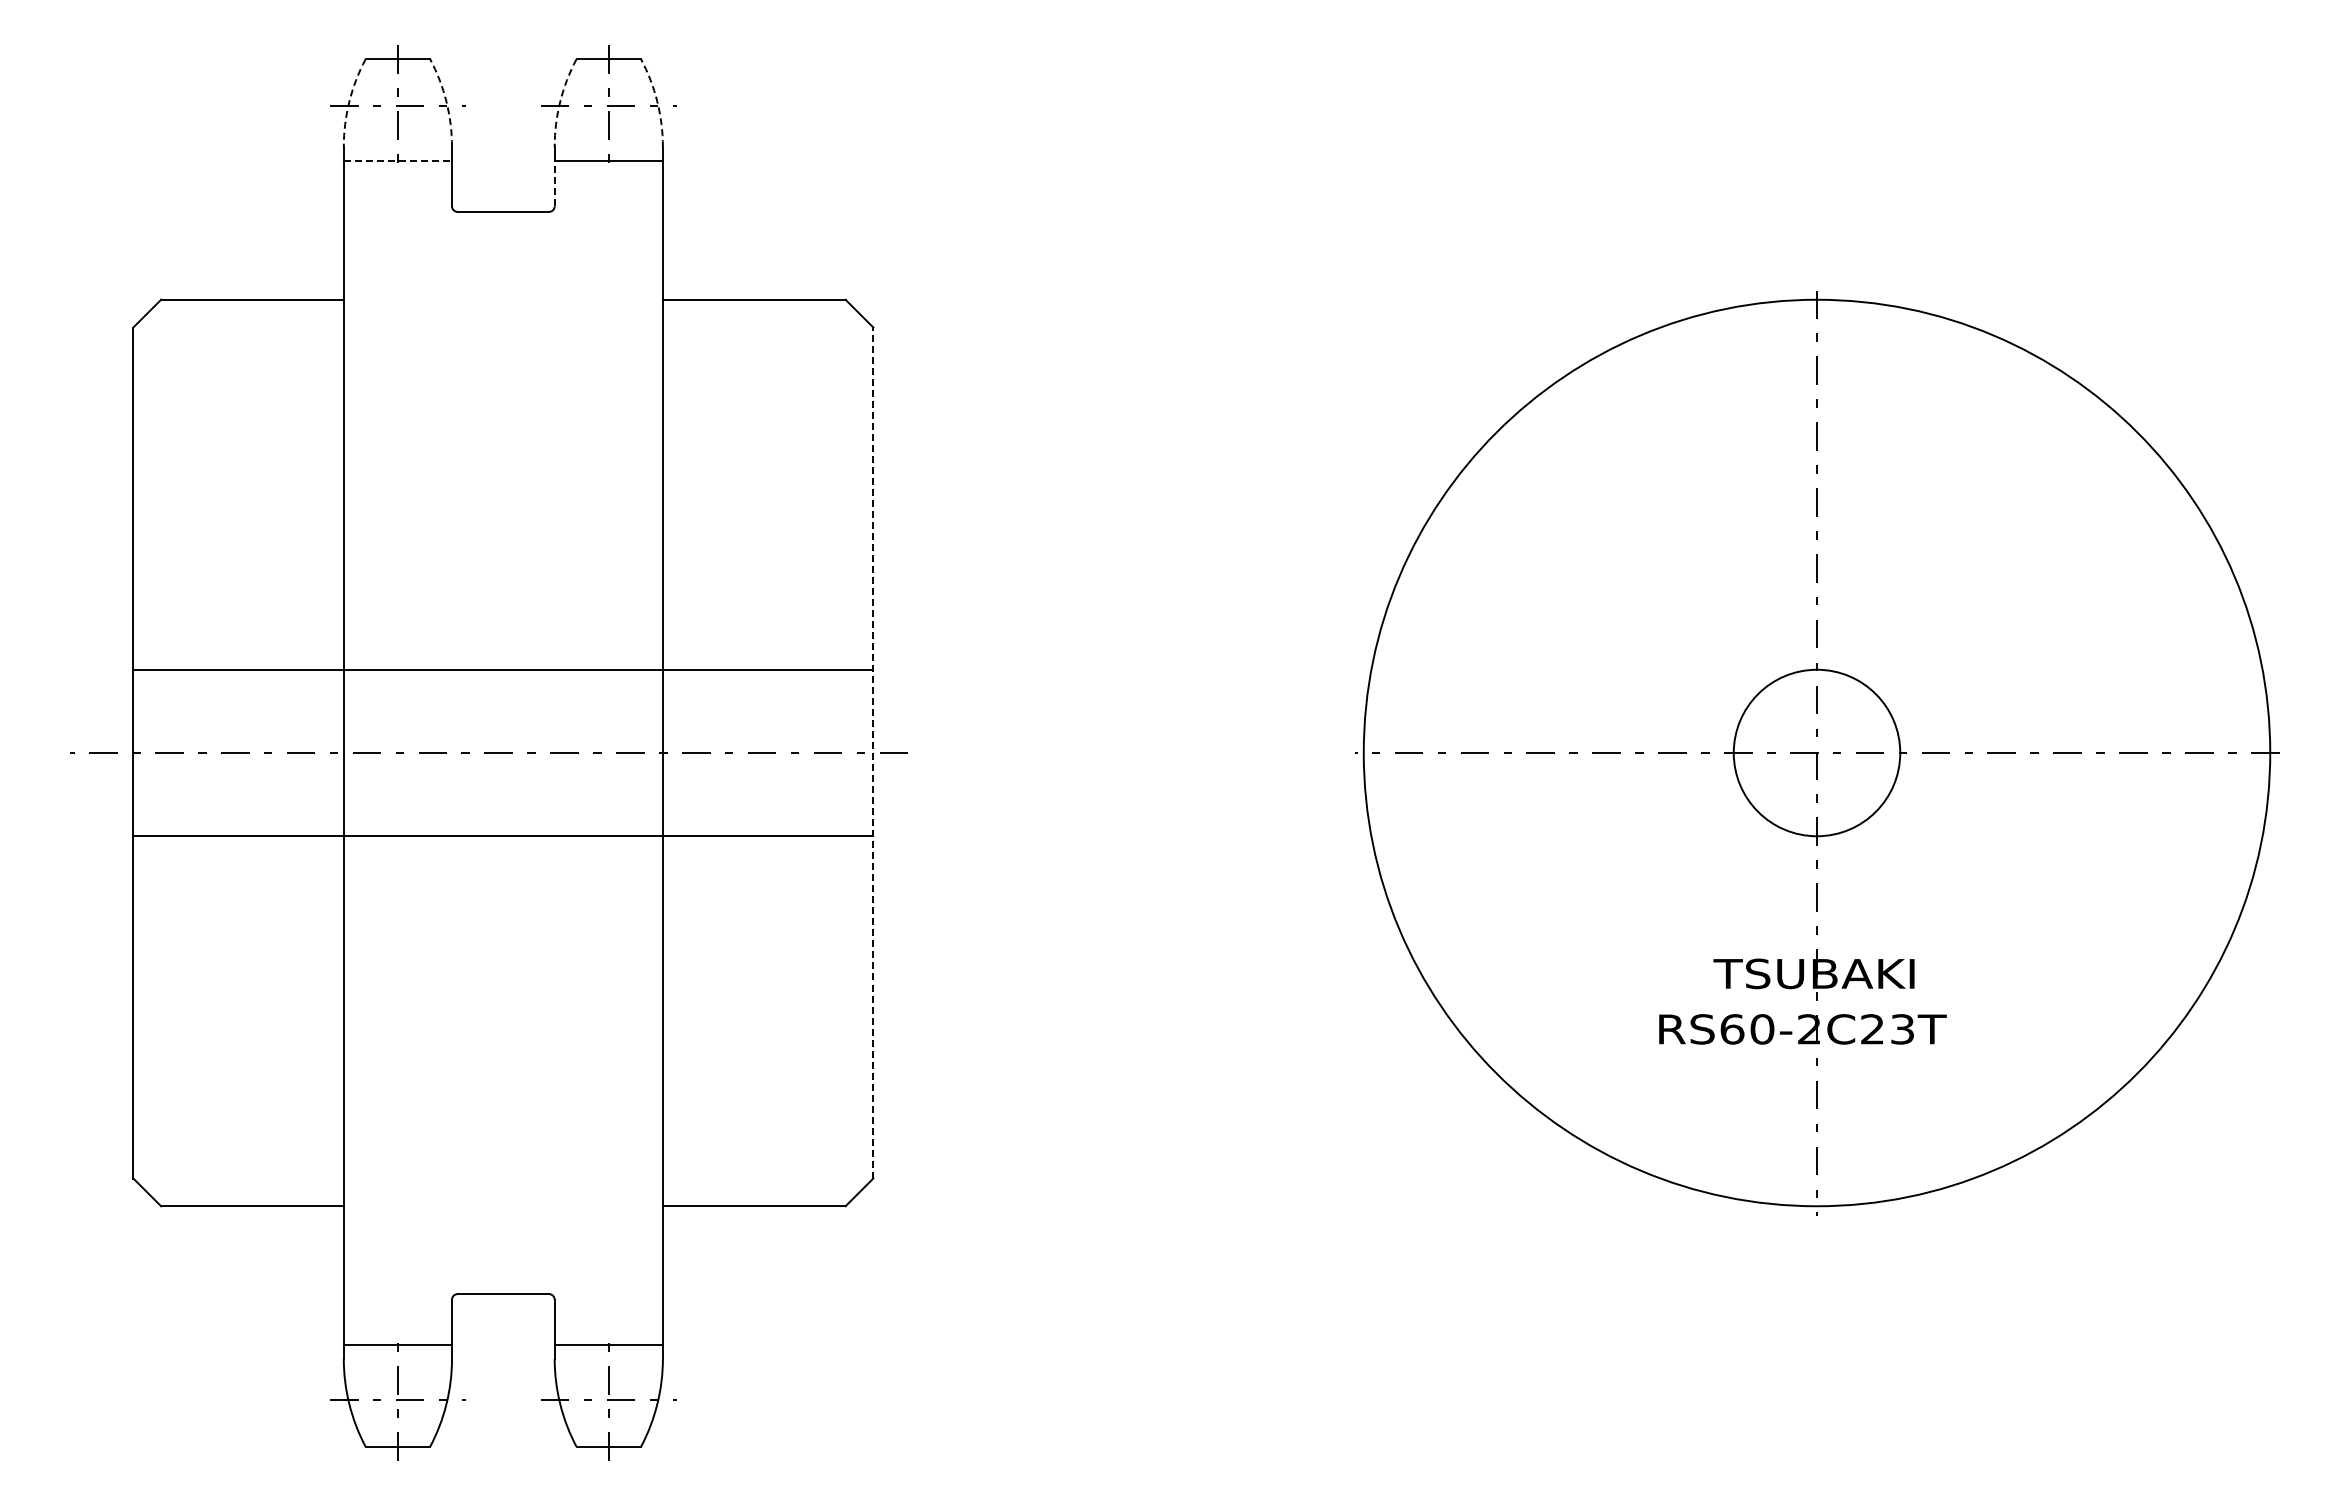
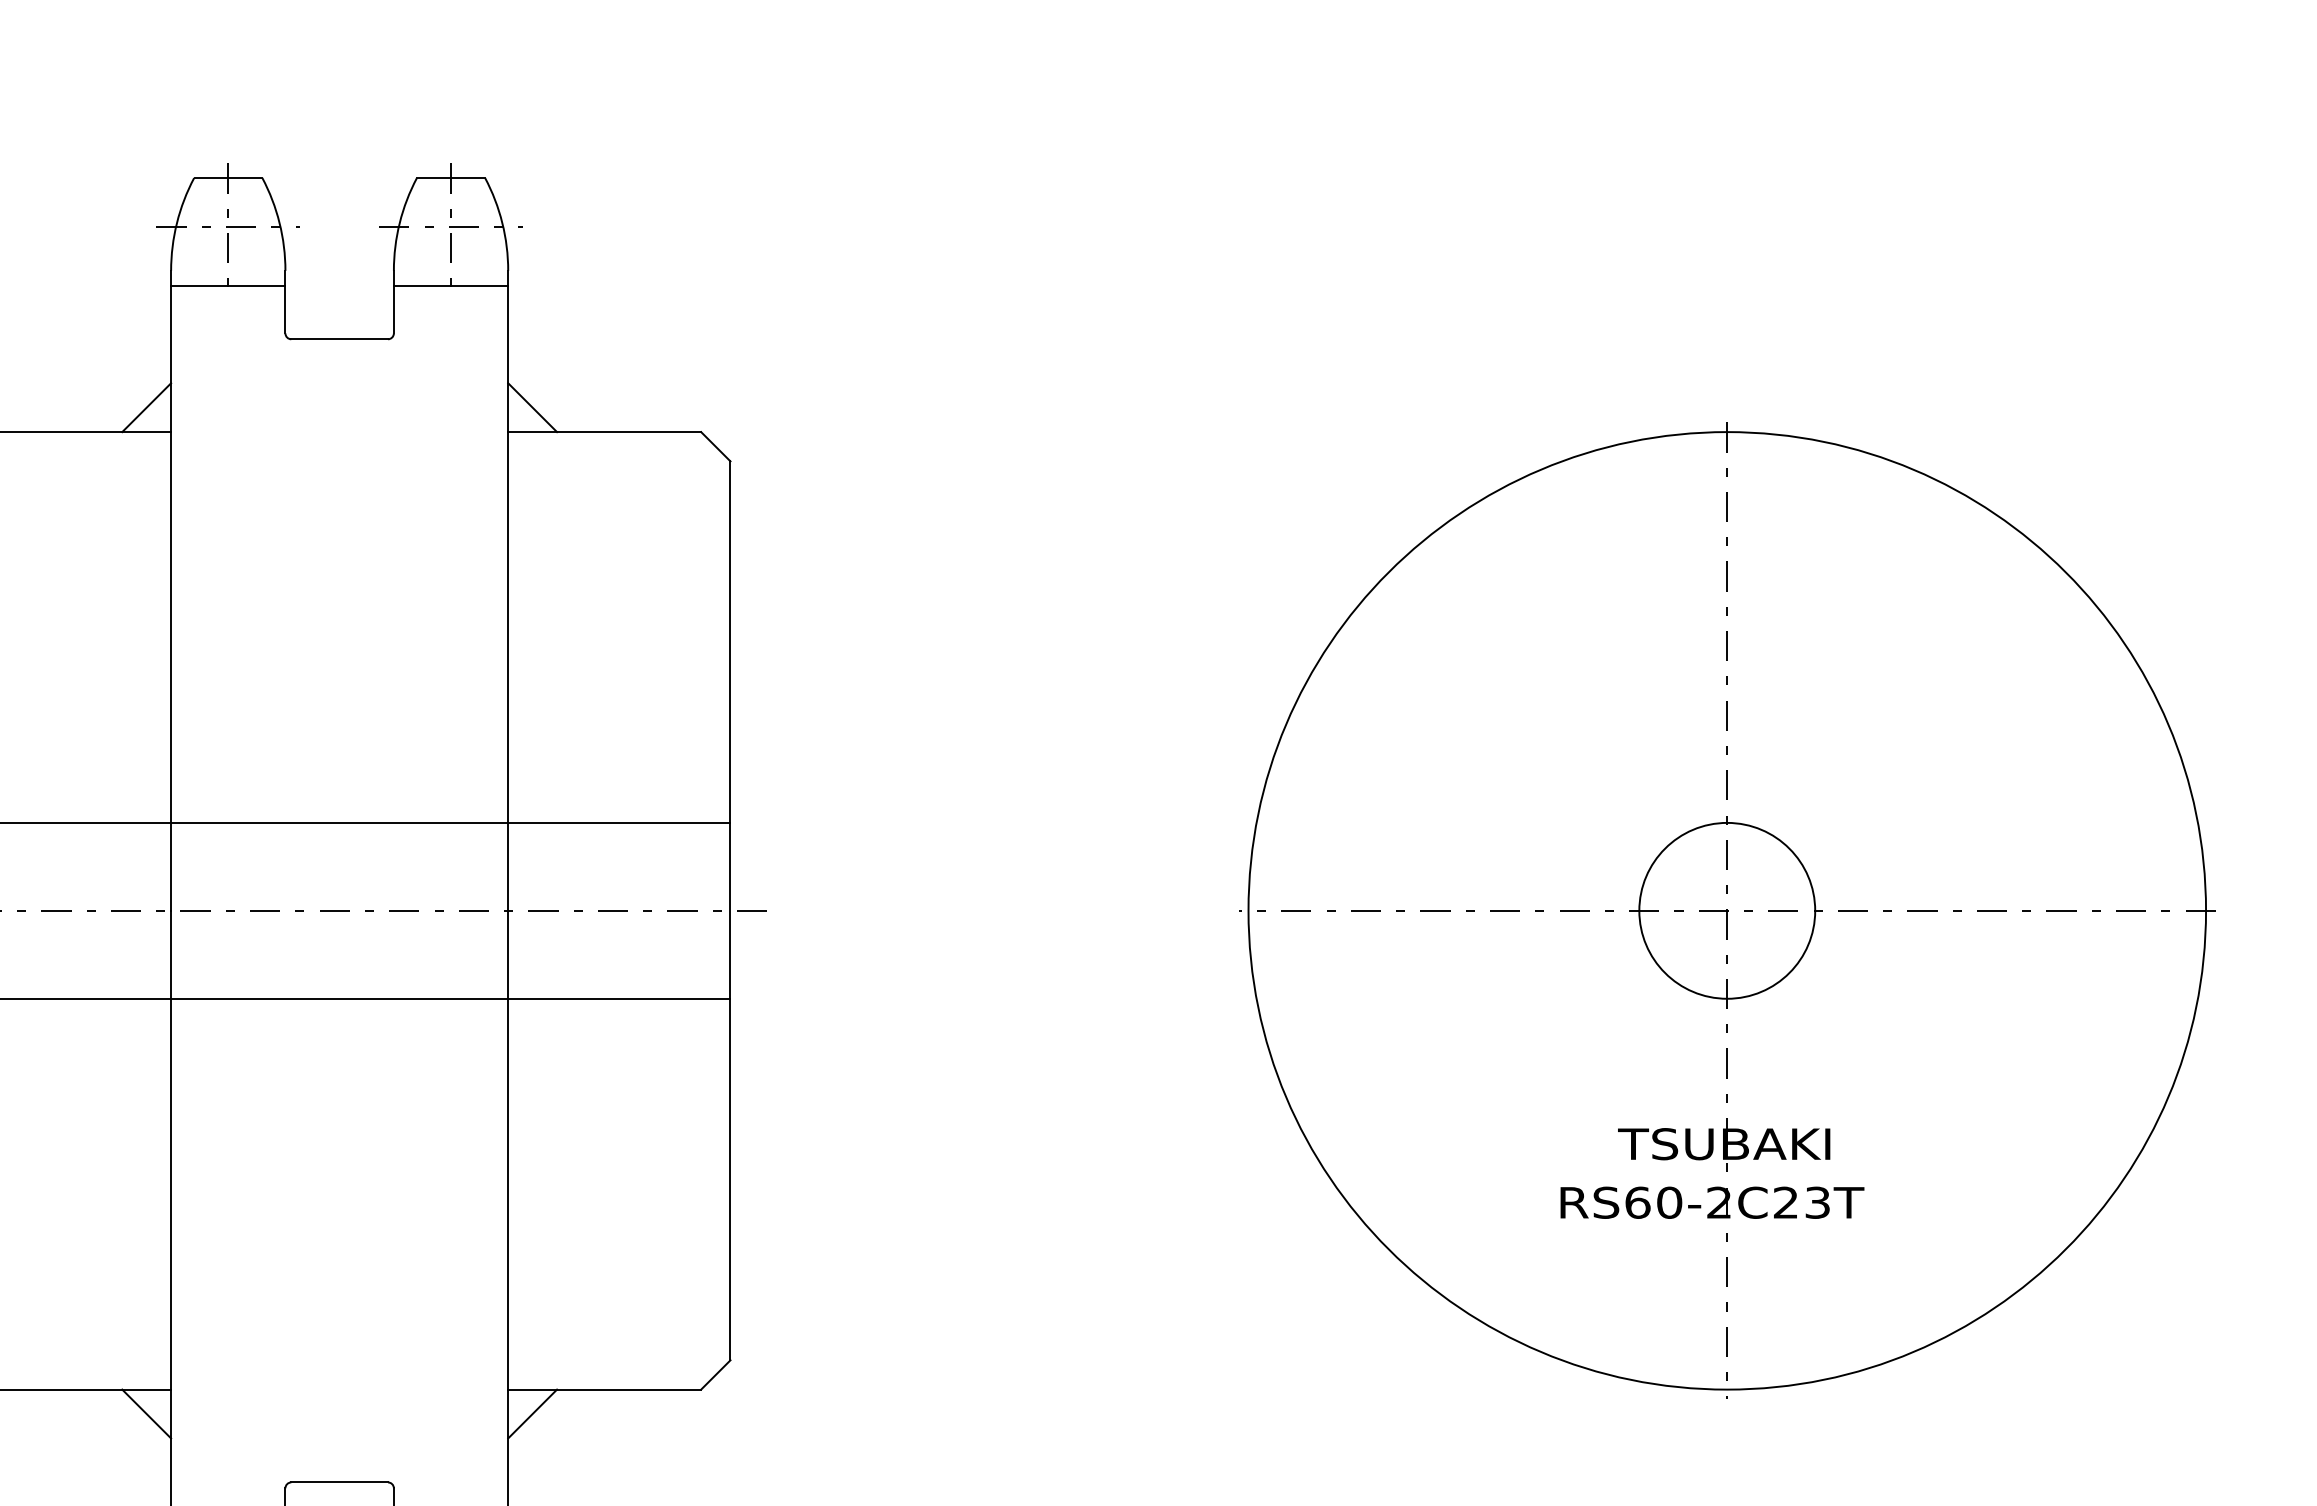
arc: (349, 101) -> (177, 222), dashed -> solid
arc: (446, 101) -> (279, 222), dashed -> solid
arc: (560, 101) -> (400, 222), dashed -> solid
arc: (657, 101) -> (502, 222), dashed -> solid
line: (398, 161) -> (228, 286), dashed -> solid
line: (554, 183) -> (393, 309), dashed -> solid
line: (320, 276) -> (146, 407), added
line: (685, 276) -> (532, 407), added
line: (873, 752) -> (730, 910), dashed -> solid
line: (320, 1229) -> (146, 1414), added
line: (685, 1229) -> (532, 1414), added

